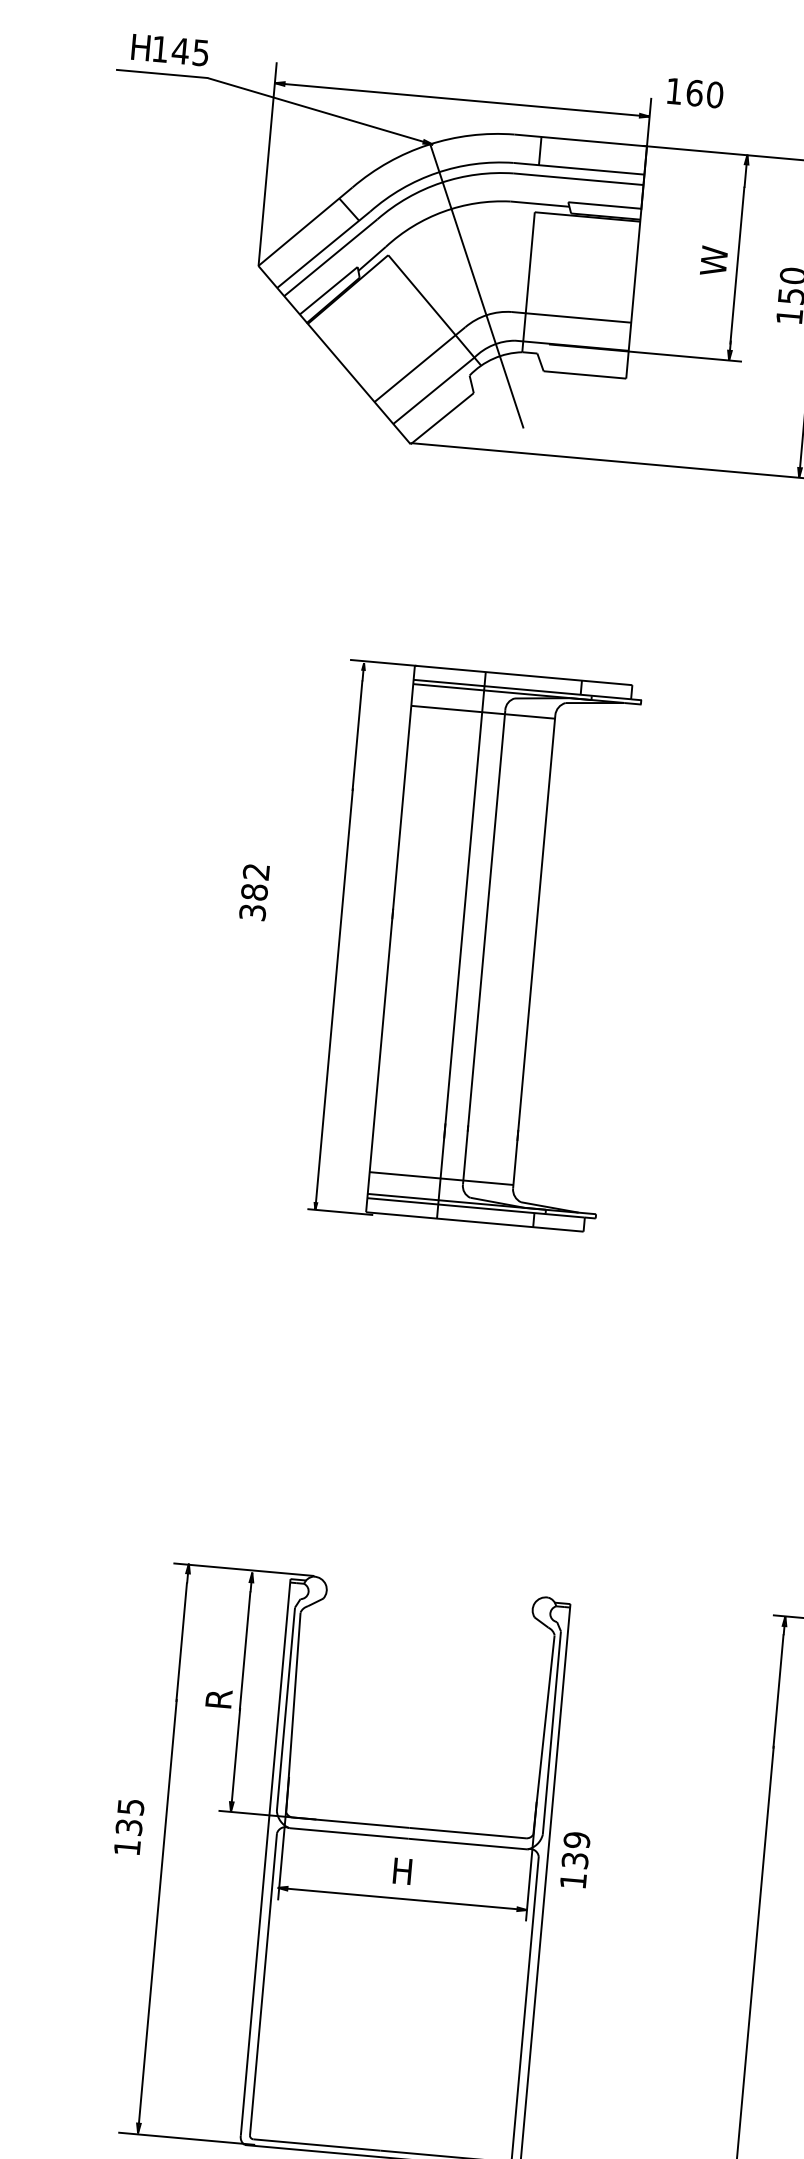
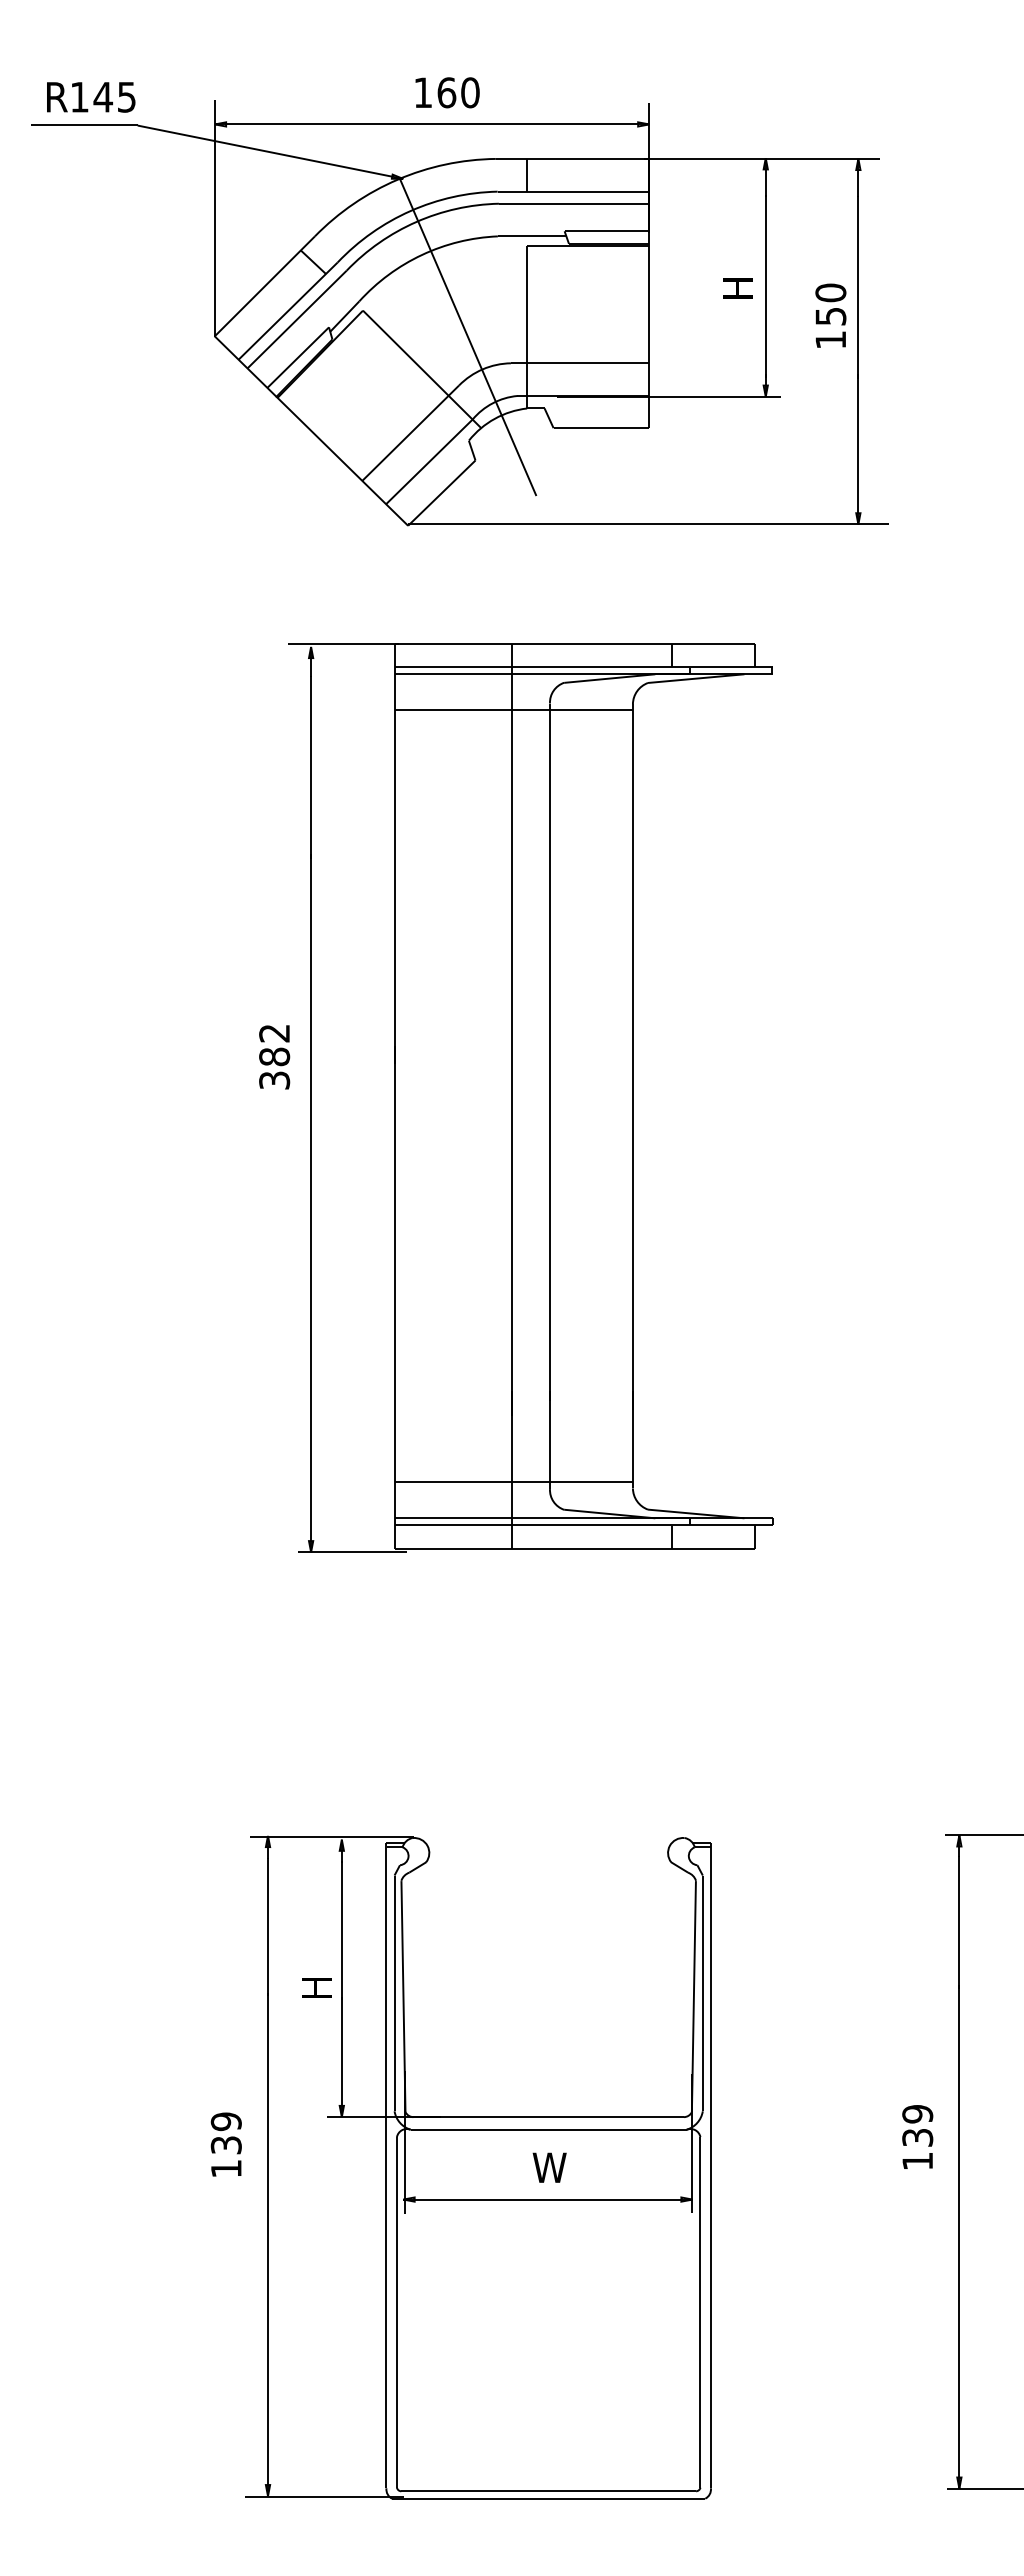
text: (141, 47) -> (57, 97), H -> R
text: (695, 92) -> (447, 92), moved
text: (714, 260) -> (738, 283), W -> H
part: (472, 946) -> (530, 1097), size x1.43
text: (219, 1698) -> (316, 1987), R -> H
text: (130, 1806) -> (225, 2121), 135 -> 139
text: (575, 1859) -> (917, 2136), moved
text: (406, 1871) -> (549, 2167), H -> W

